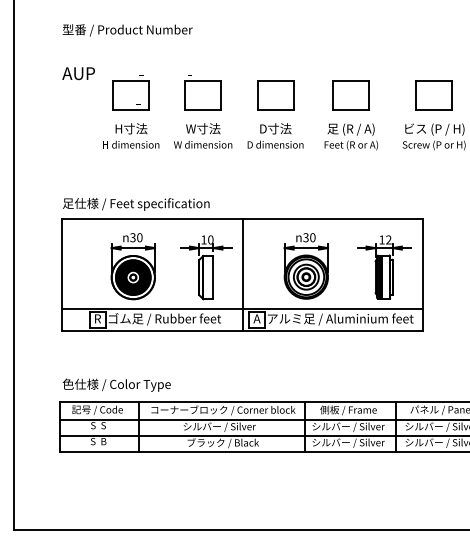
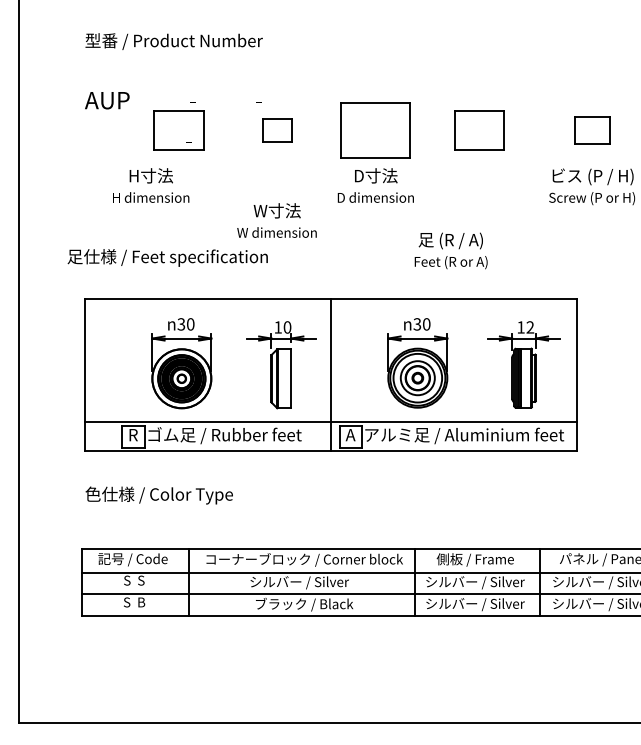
part: (203, 95) -> (277, 130), size x0.6
part: (275, 95) -> (375, 130), size x1.4
part: (434, 95) -> (592, 130), size x0.7
text: (131, 135) -> (151, 185), moved
text: (202, 135) -> (276, 220), moved
text: (350, 136) -> (450, 250), moved
text: (136, 204) -> (167, 257), moved
text: (116, 385) -> (158, 495), moved

